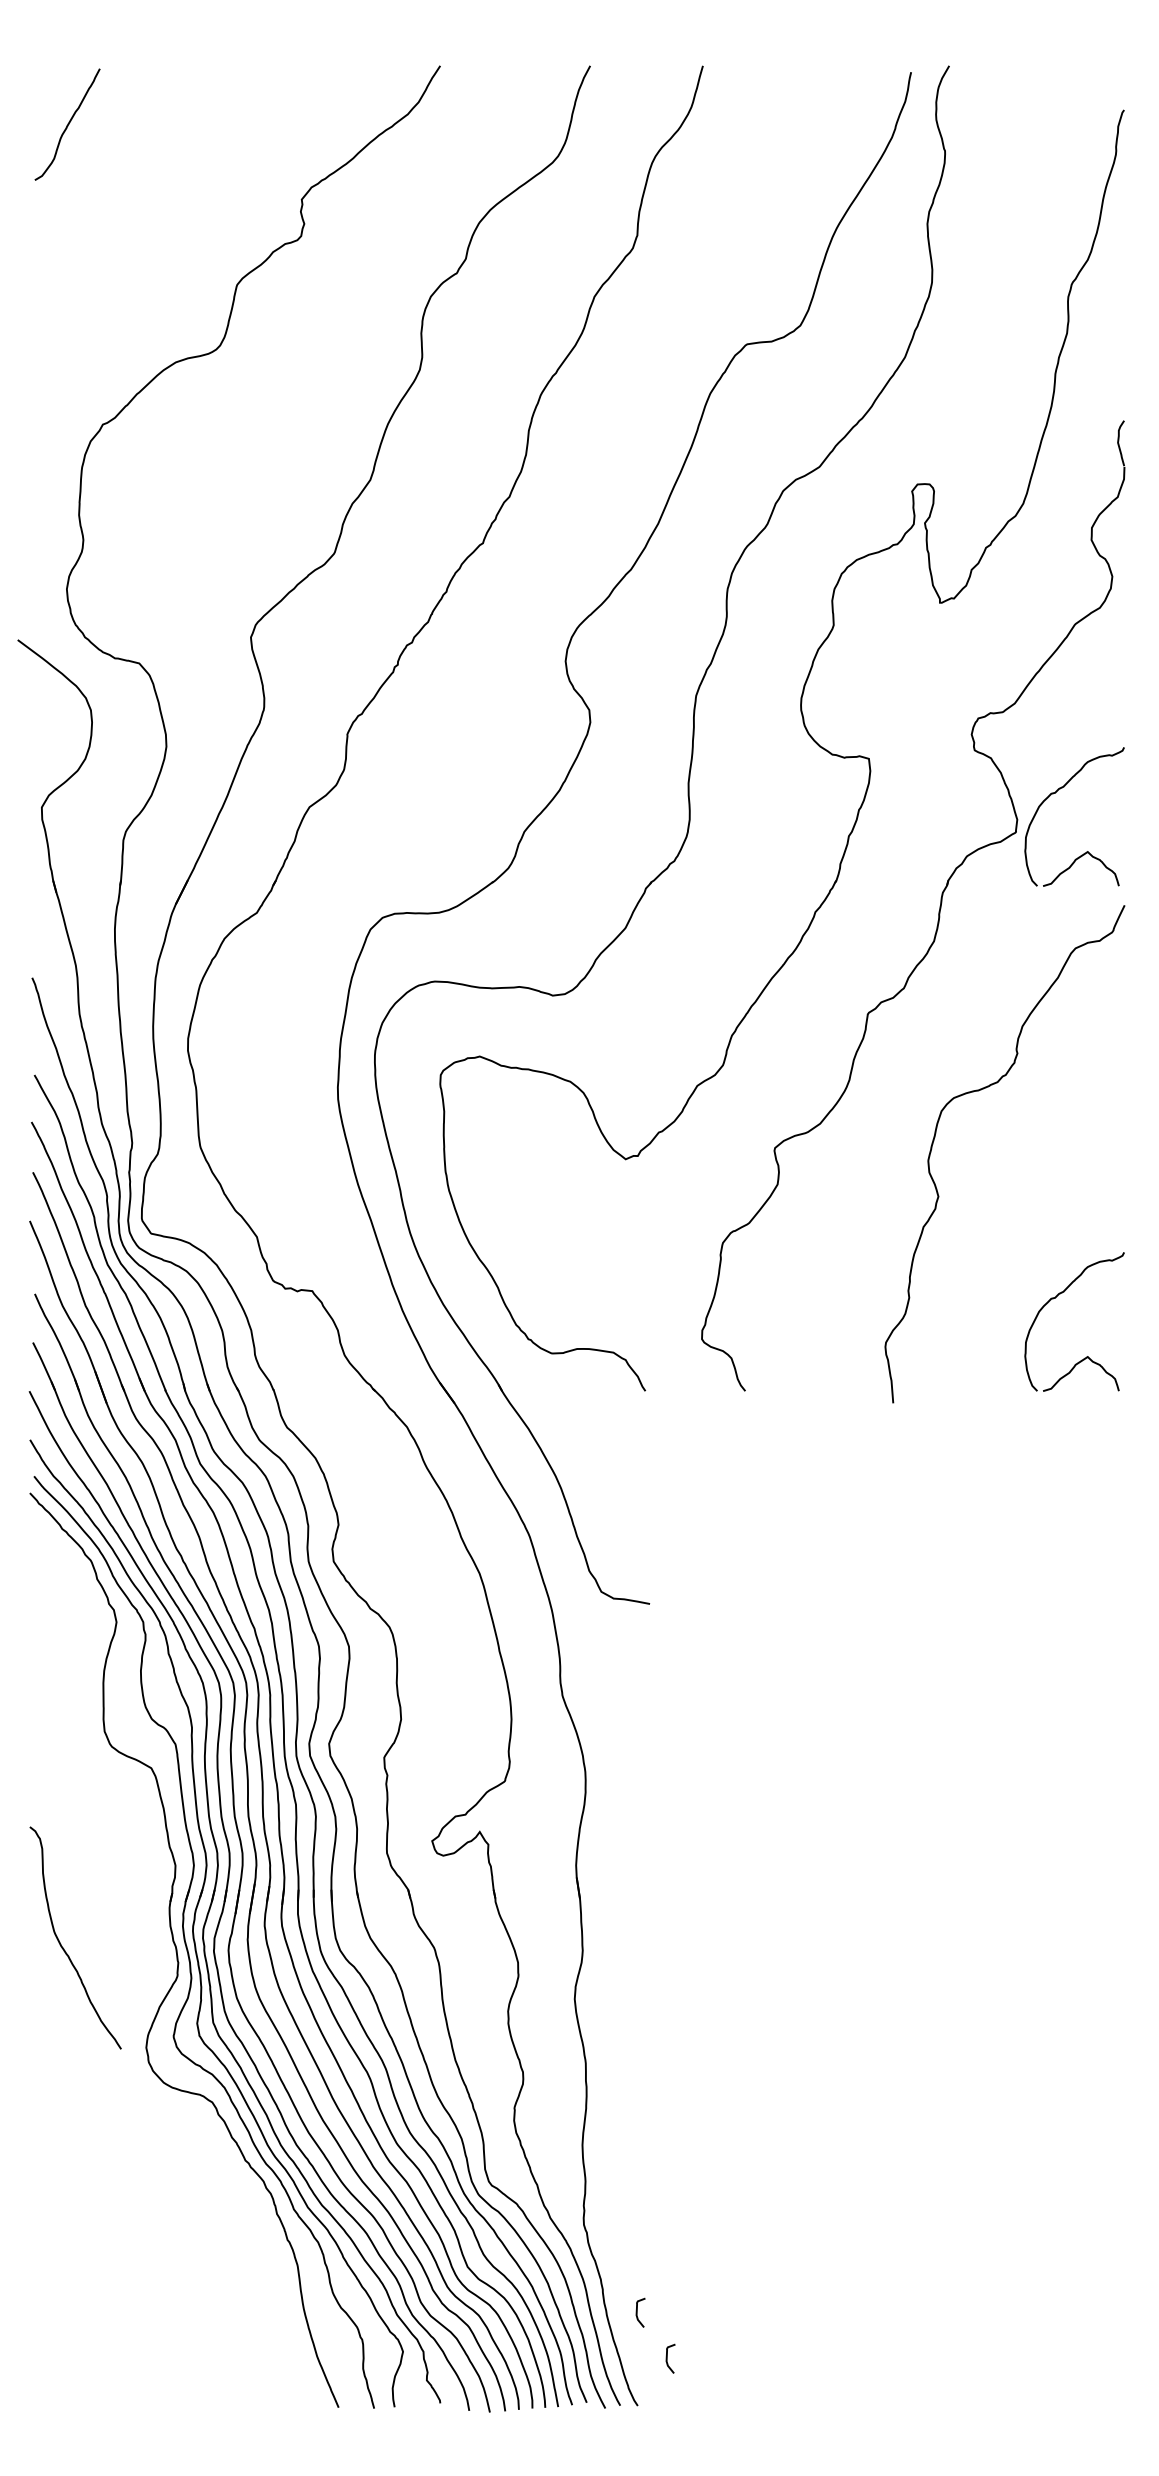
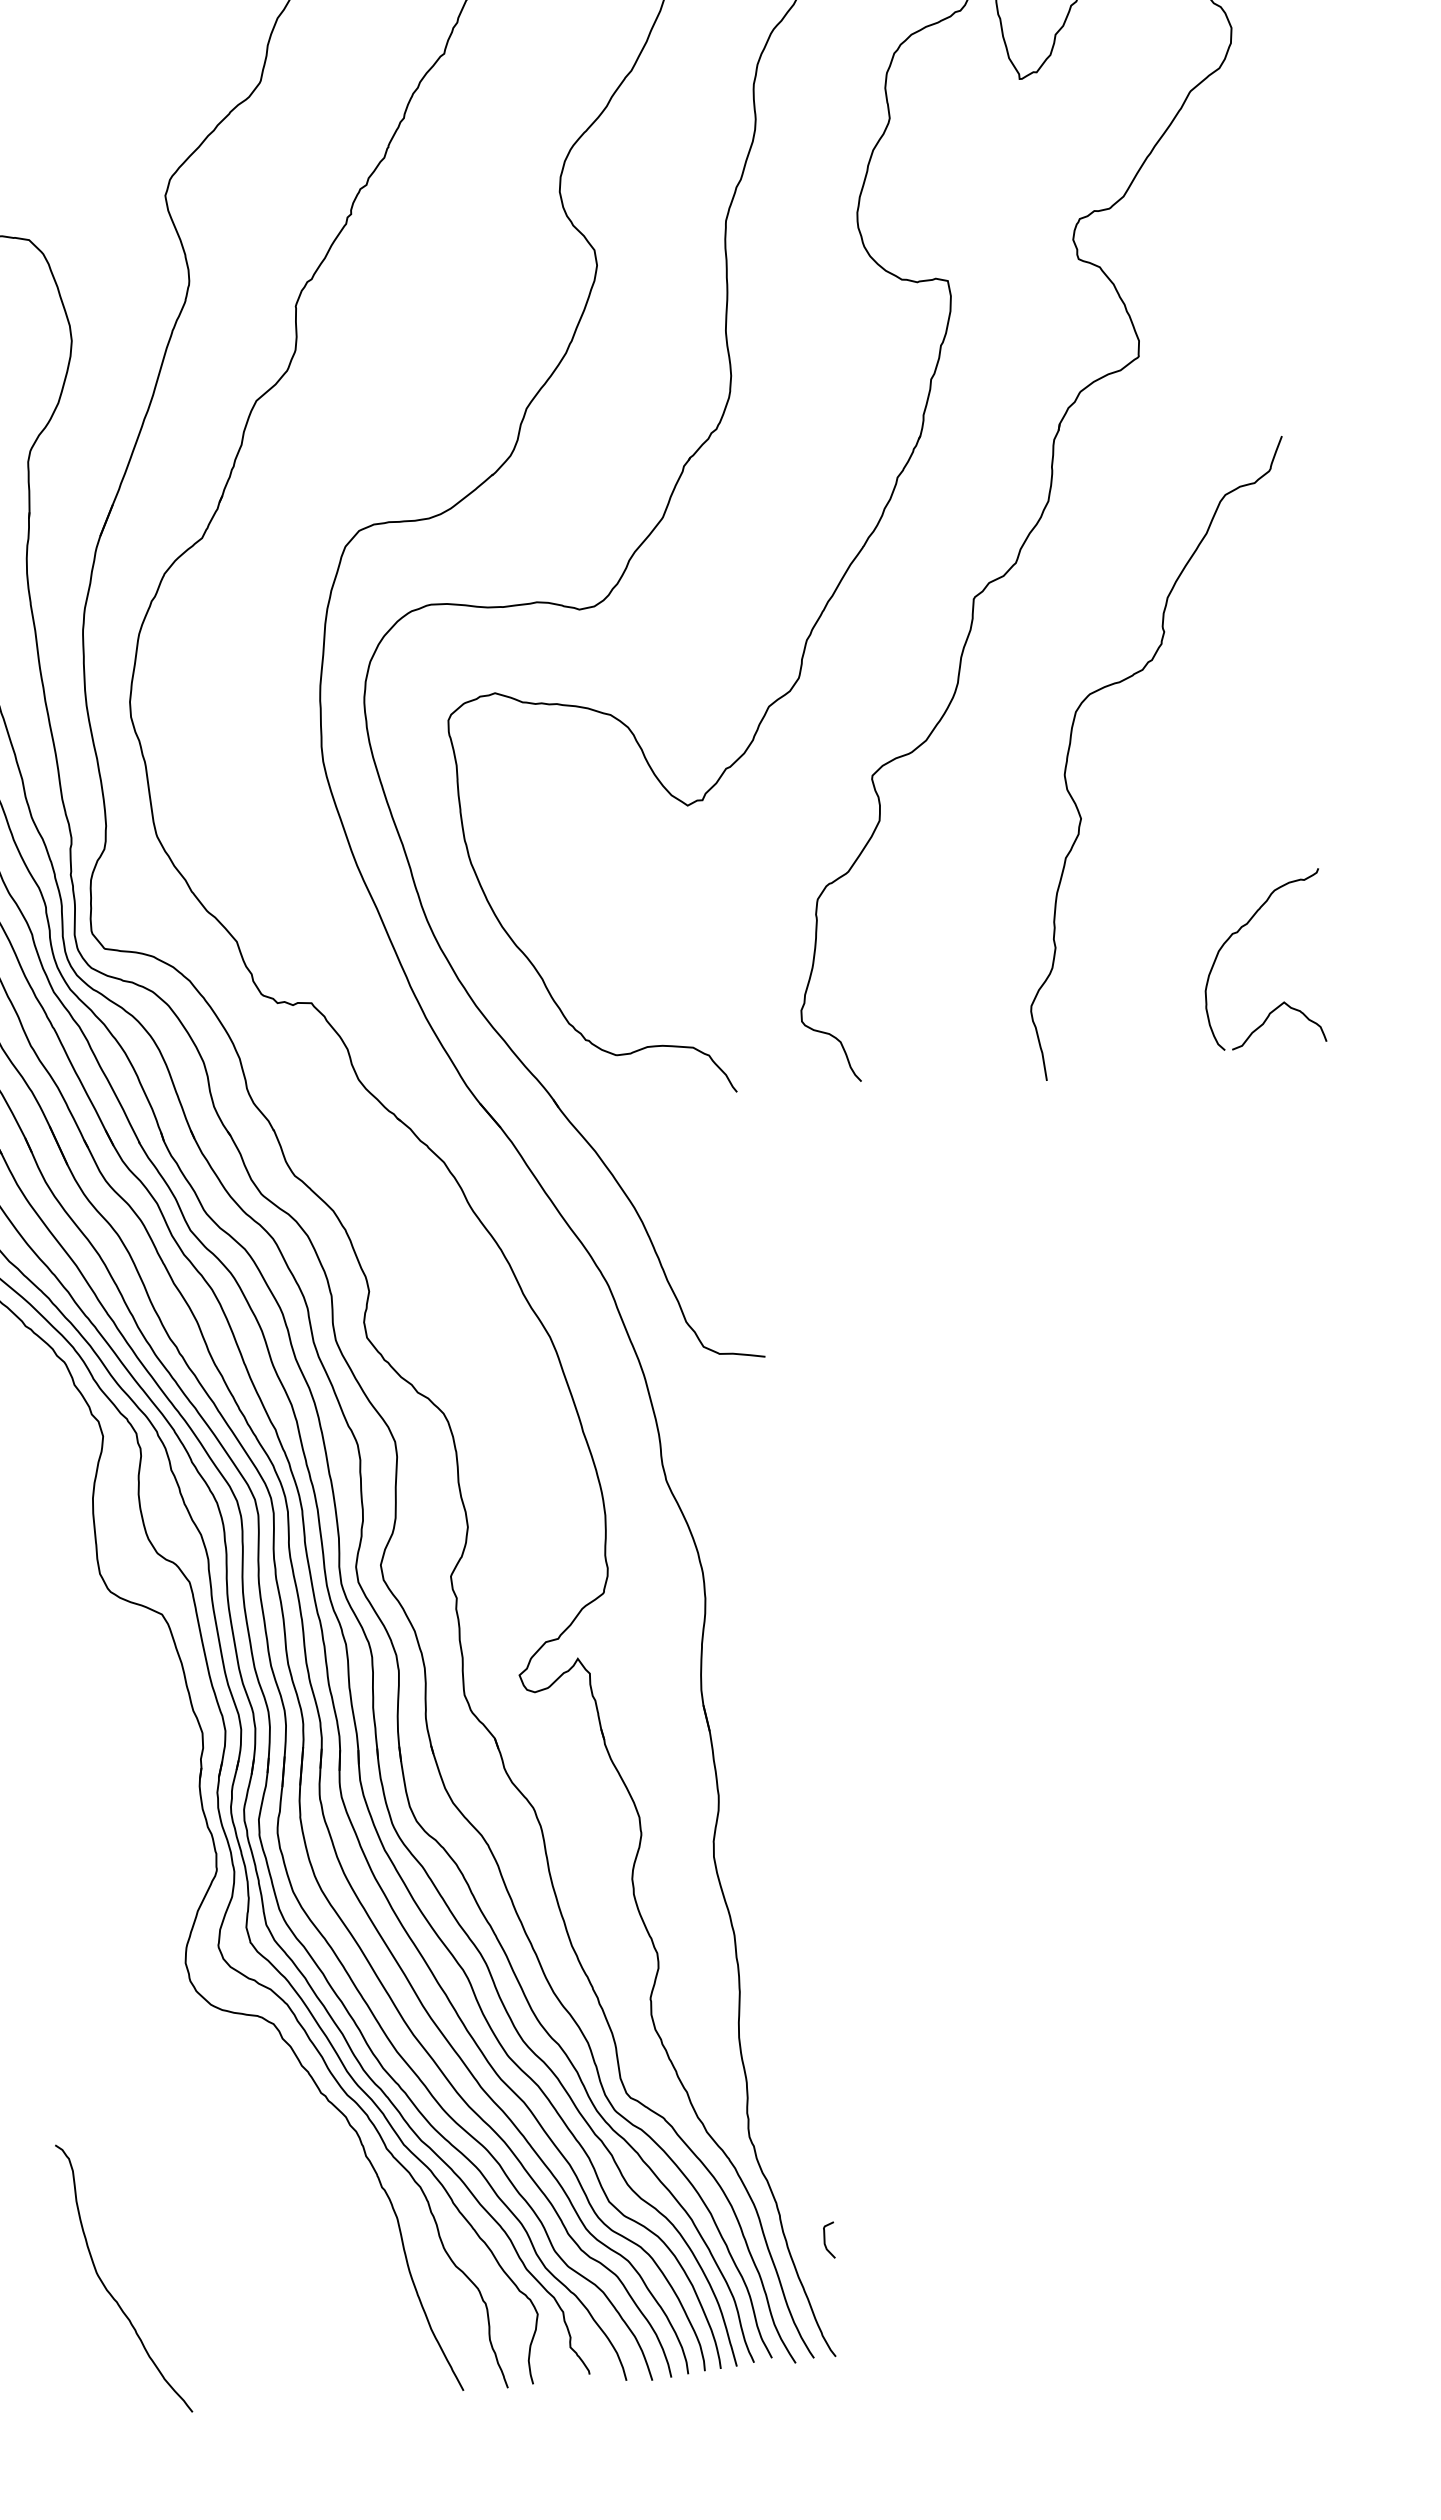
part: (1055, 793) -> (1183, 304), removed
curve: (64, 1948) -> (111, 2292), moved
curve: (667, 2358) -> (867, 2294), removed

